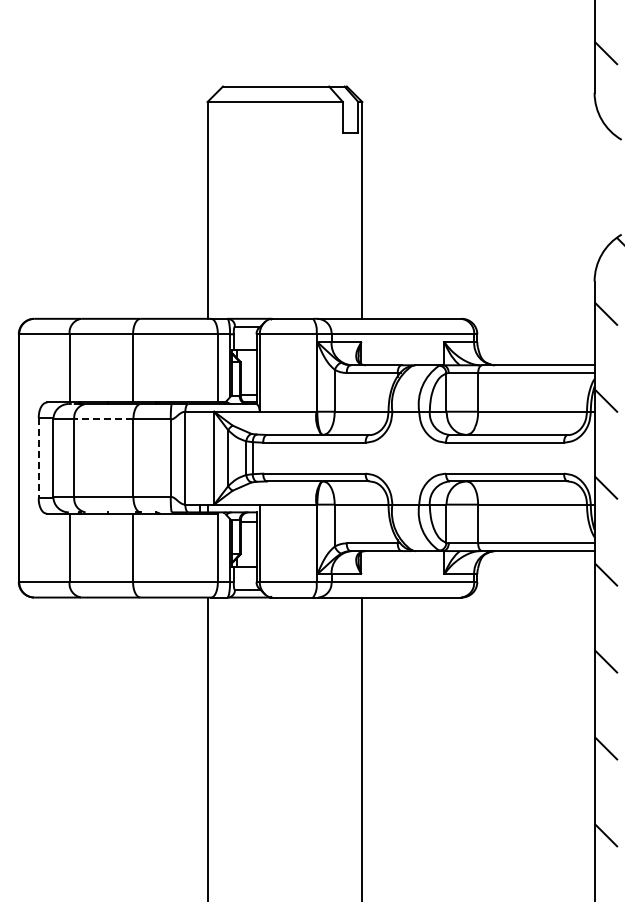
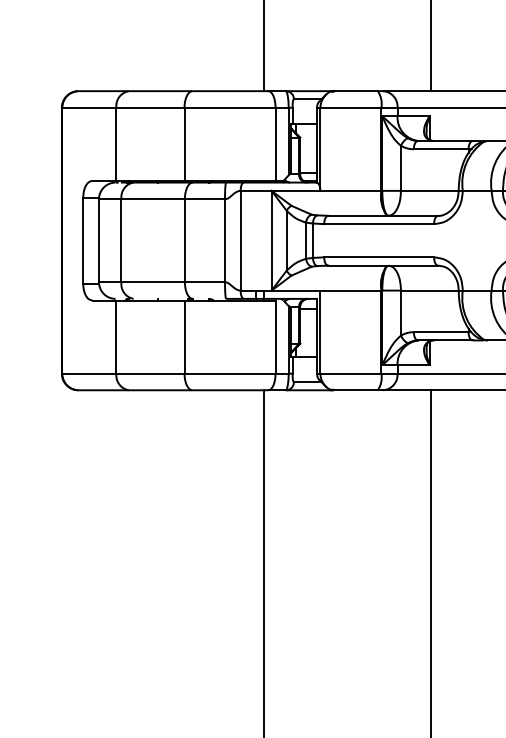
line: (103, 419) -> (152, 199), dashed -> solid
line: (38, 458) -> (83, 241), dashed -> solid

